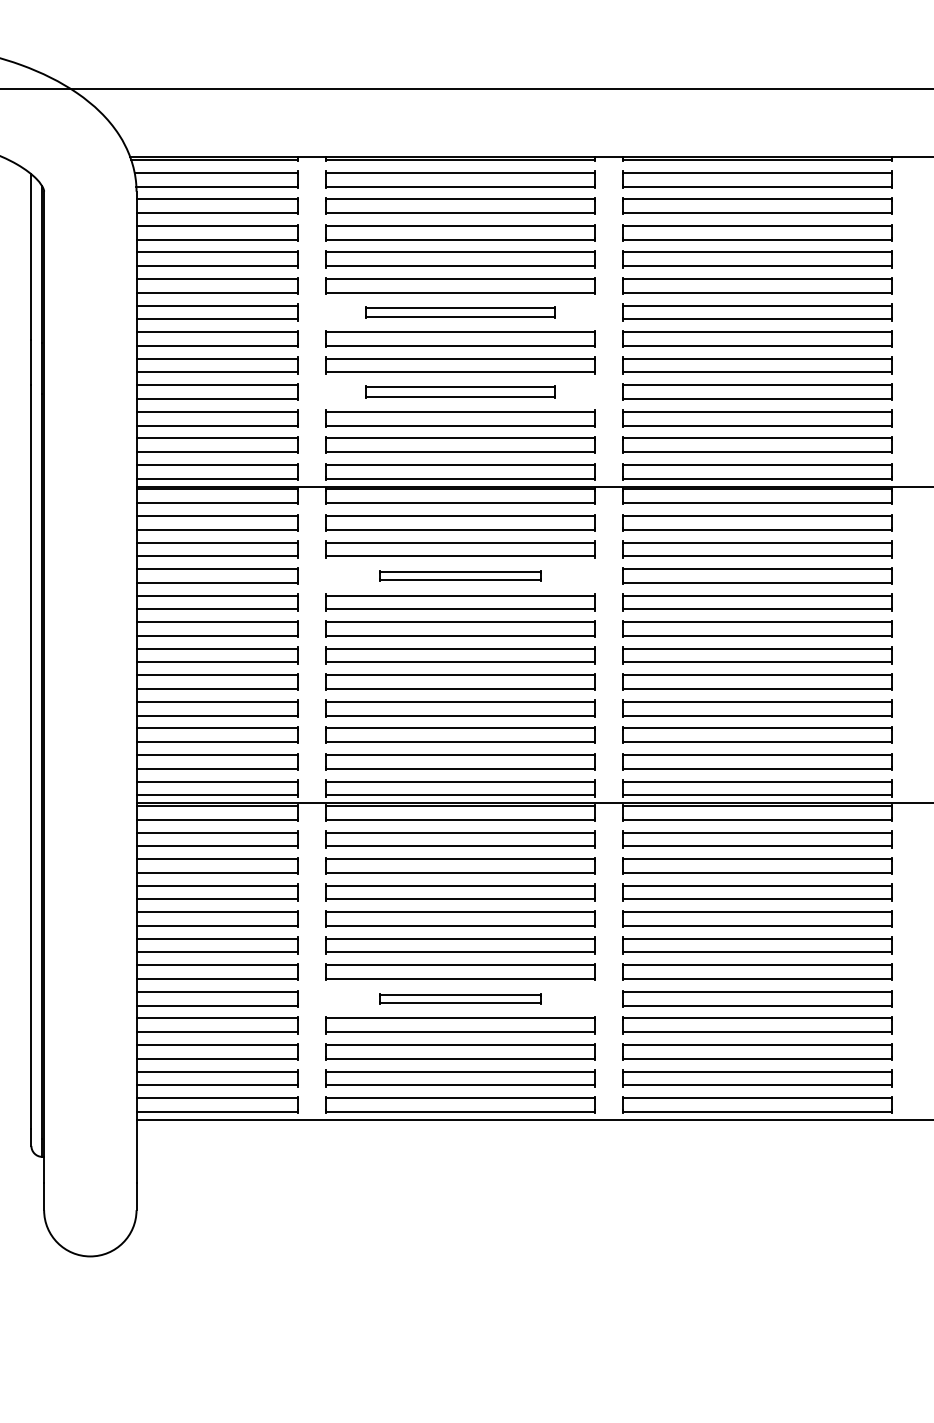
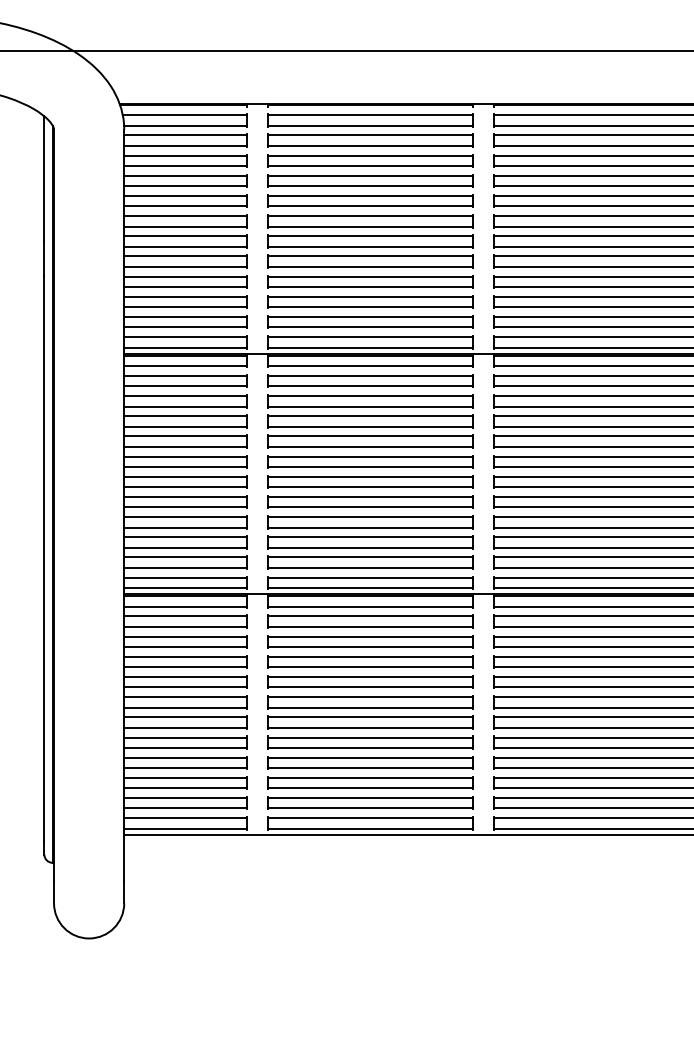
part: (460, 312) -> (370, 221), size x1.43
part: (460, 391) -> (370, 281), size x1.43
part: (460, 575) -> (370, 421), size x1.67
part: (460, 998) -> (370, 742), size x1.67

